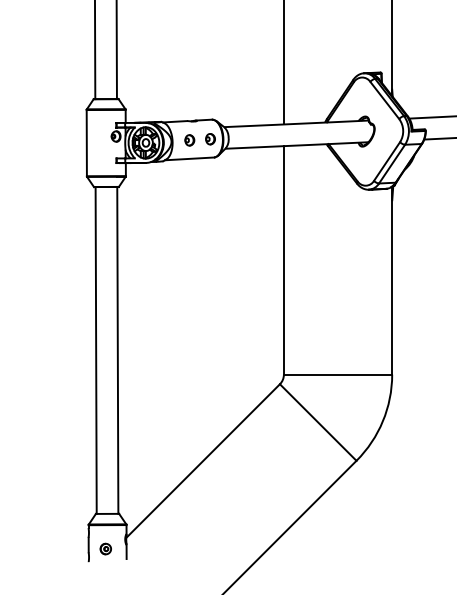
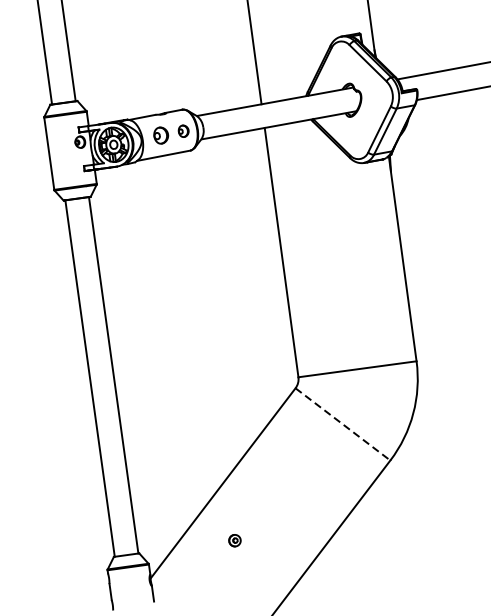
part: (189, 140) -> (160, 135), size x1.4
line: (318, 422) -> (343, 424), solid -> dashed
part: (105, 548) -> (234, 540), moved

